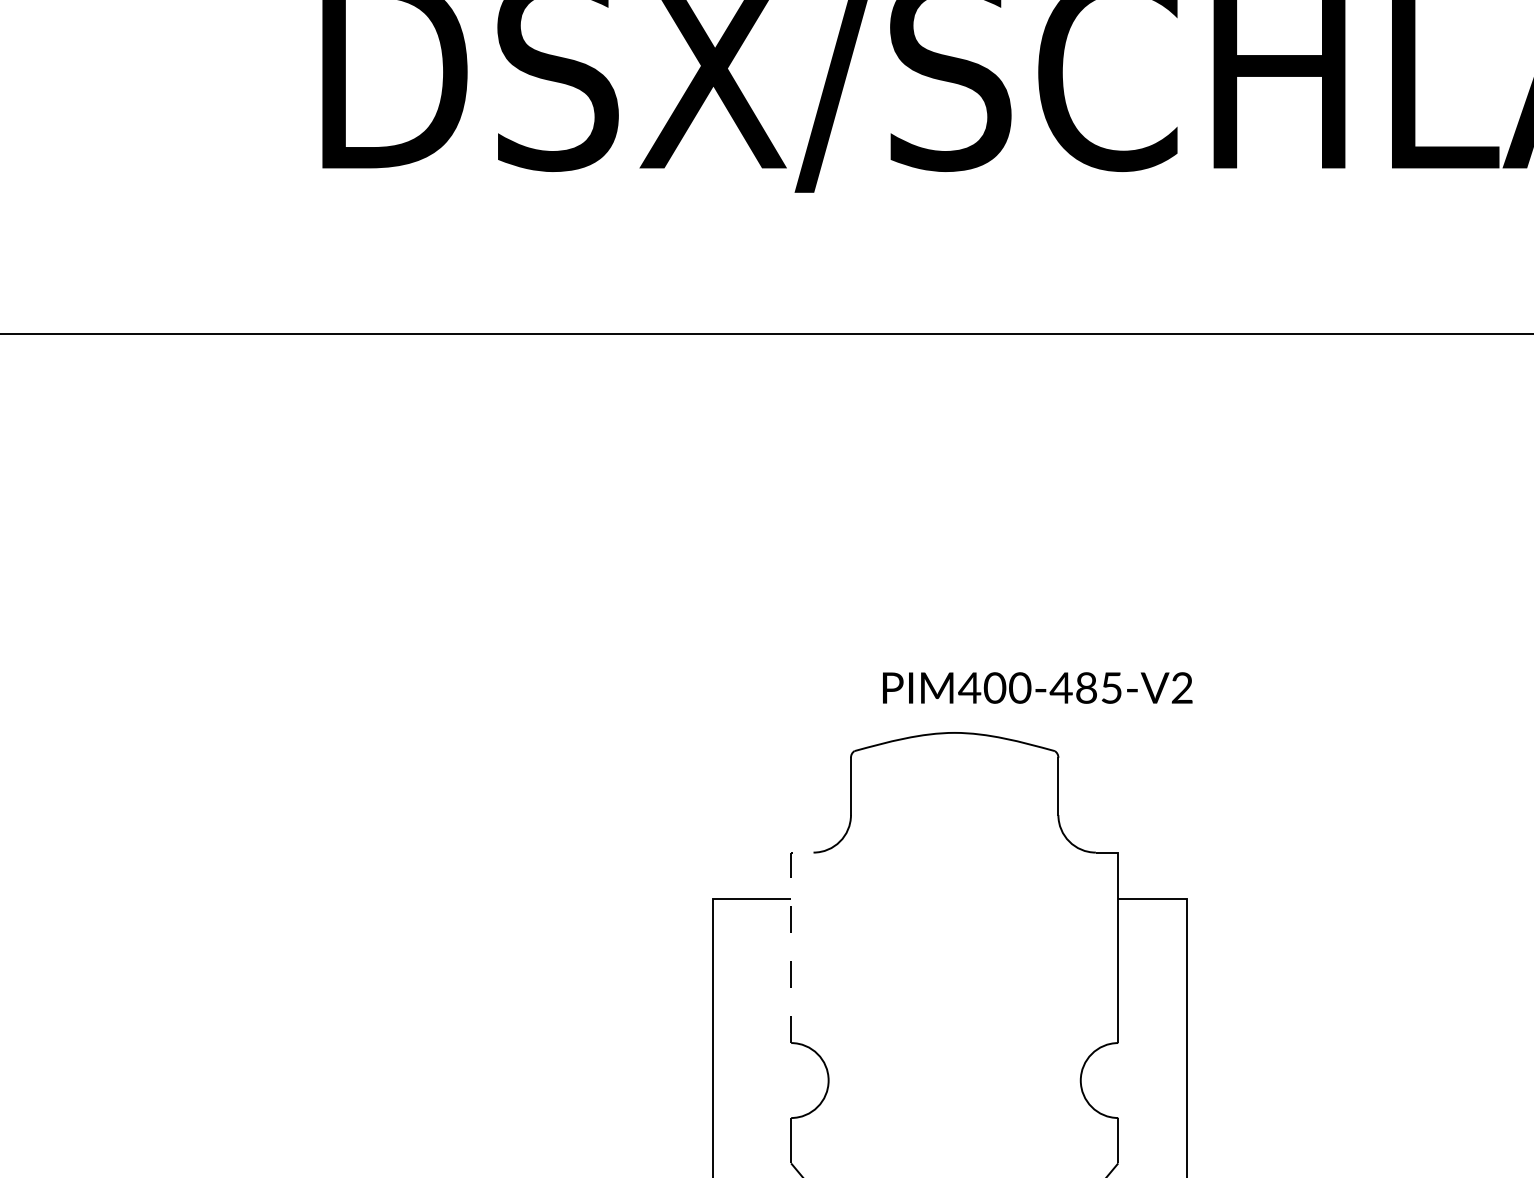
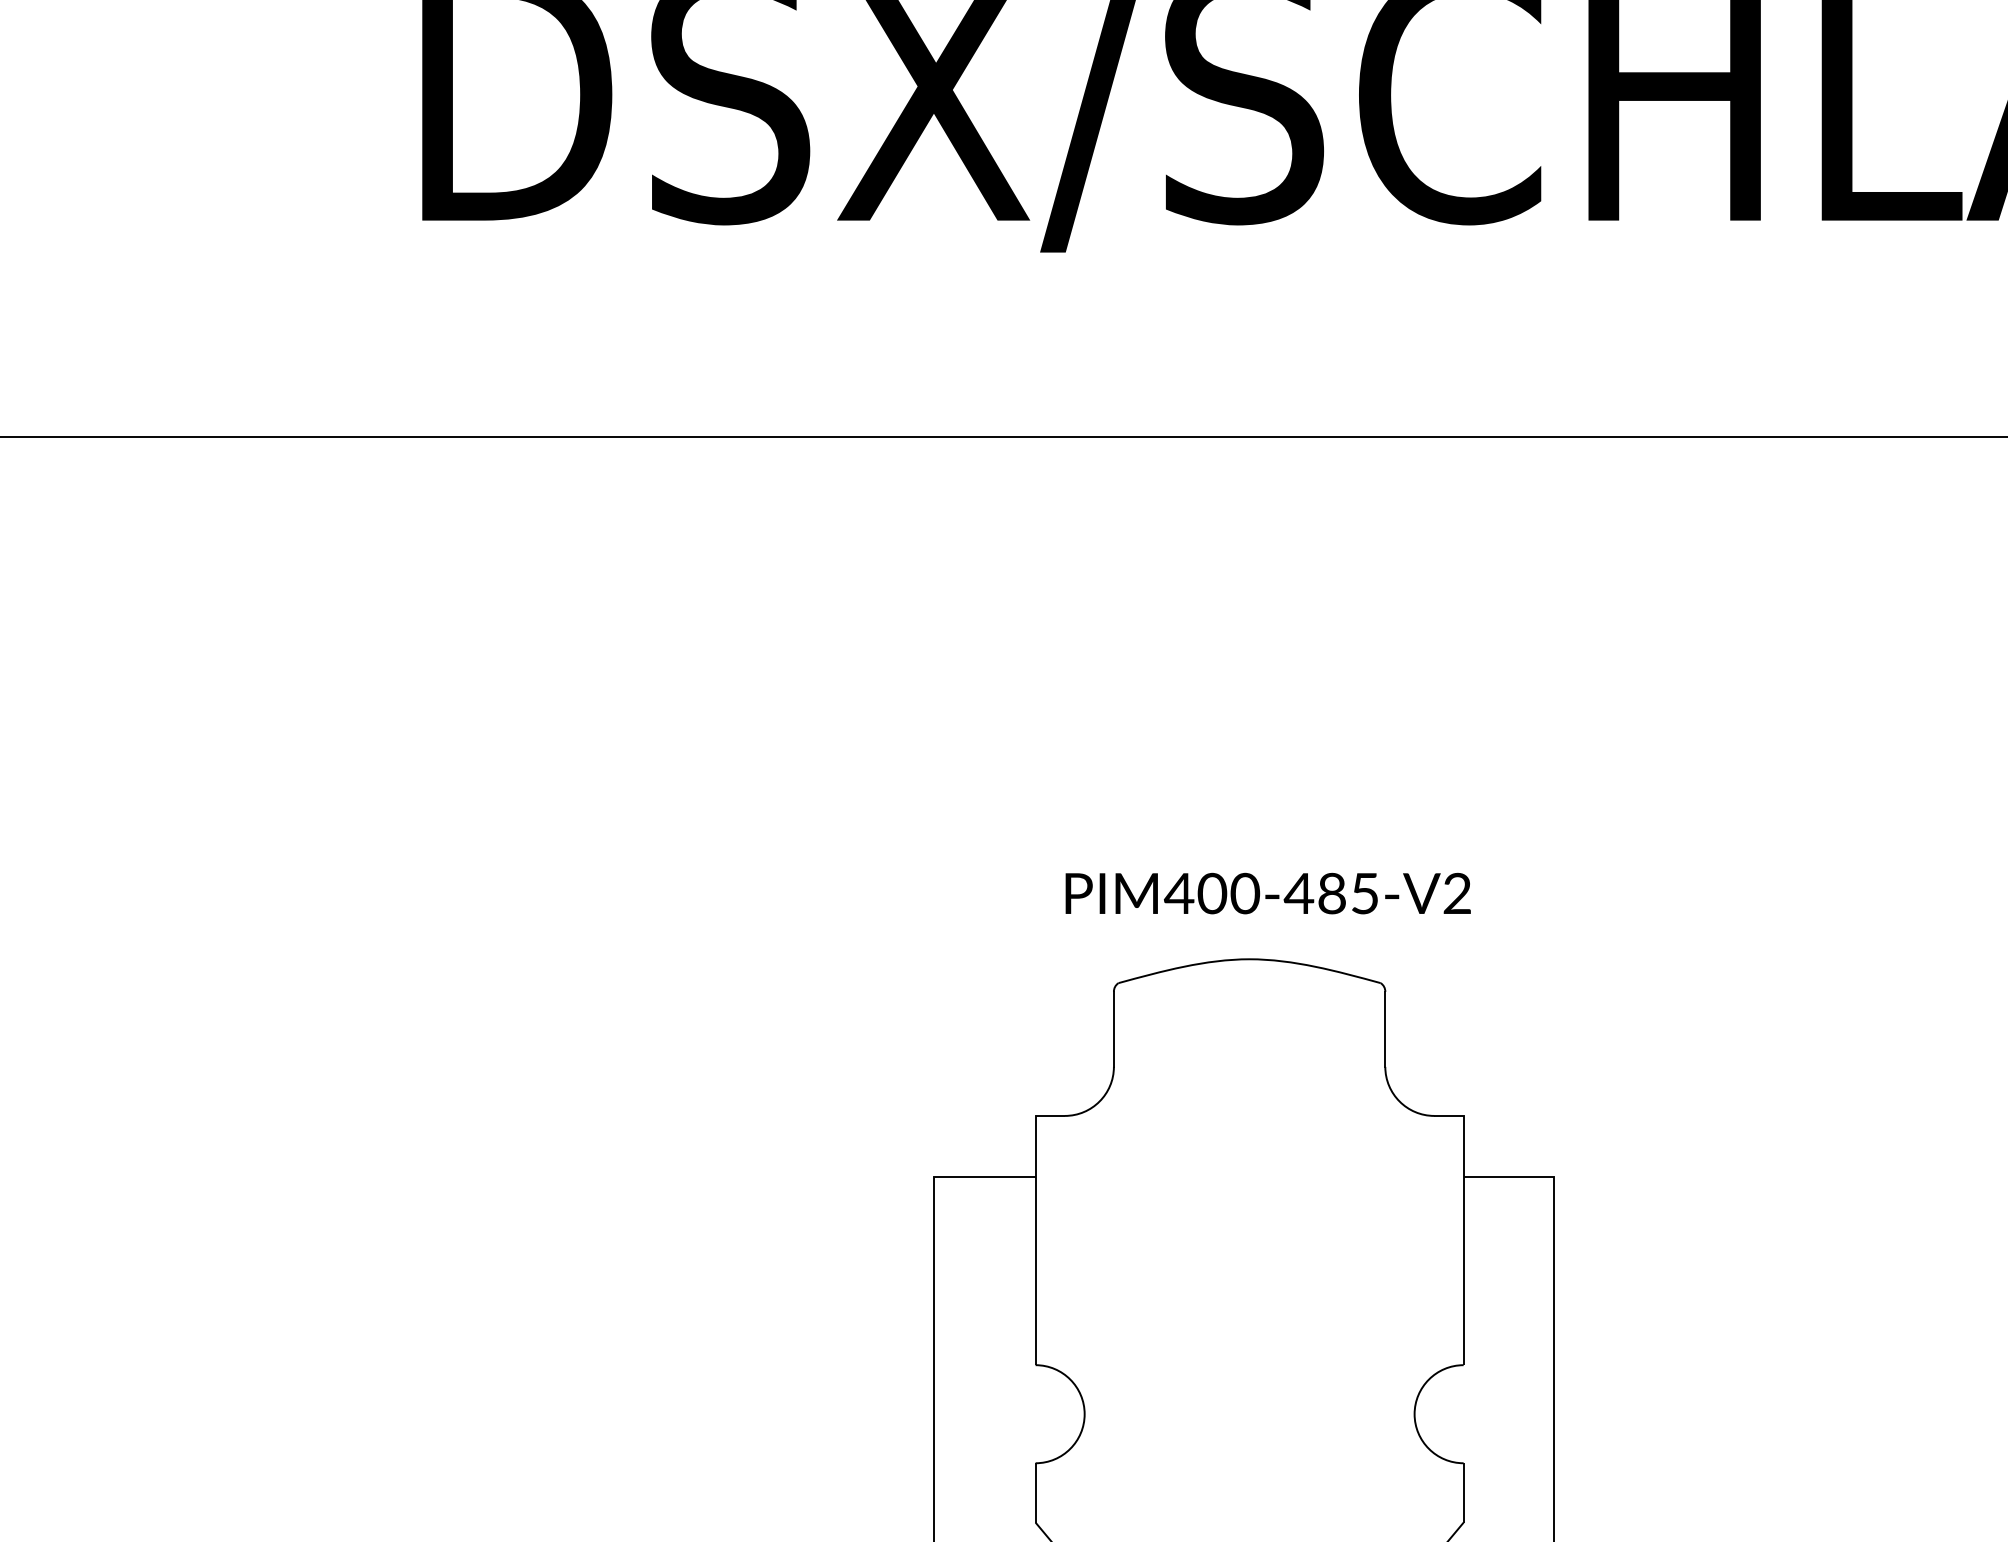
text: (1037, 687) -> (1267, 893), moved
line: (791, 935) -> (1035, 1224), dashed -> solid

